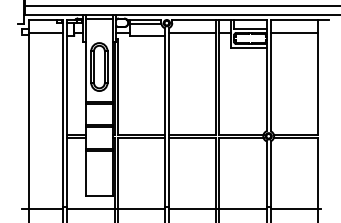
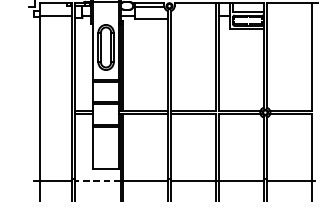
line: (192, 33) -> (193, 15), removed
line: (294, 33) -> (289, 15), removed
line: (90, 208) -> (97, 180), solid -> dashed

